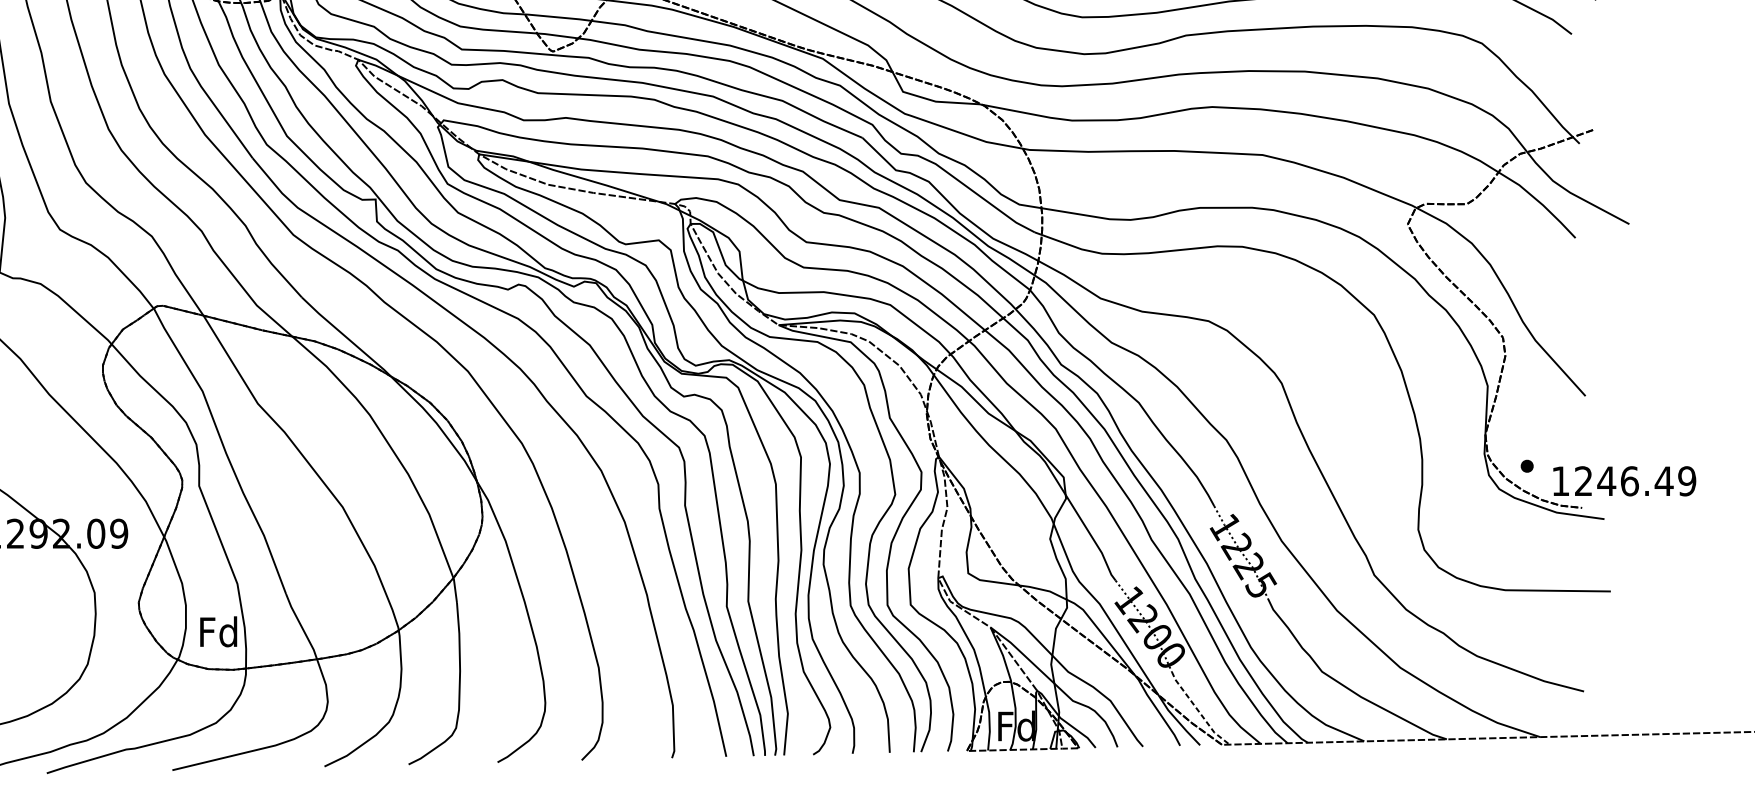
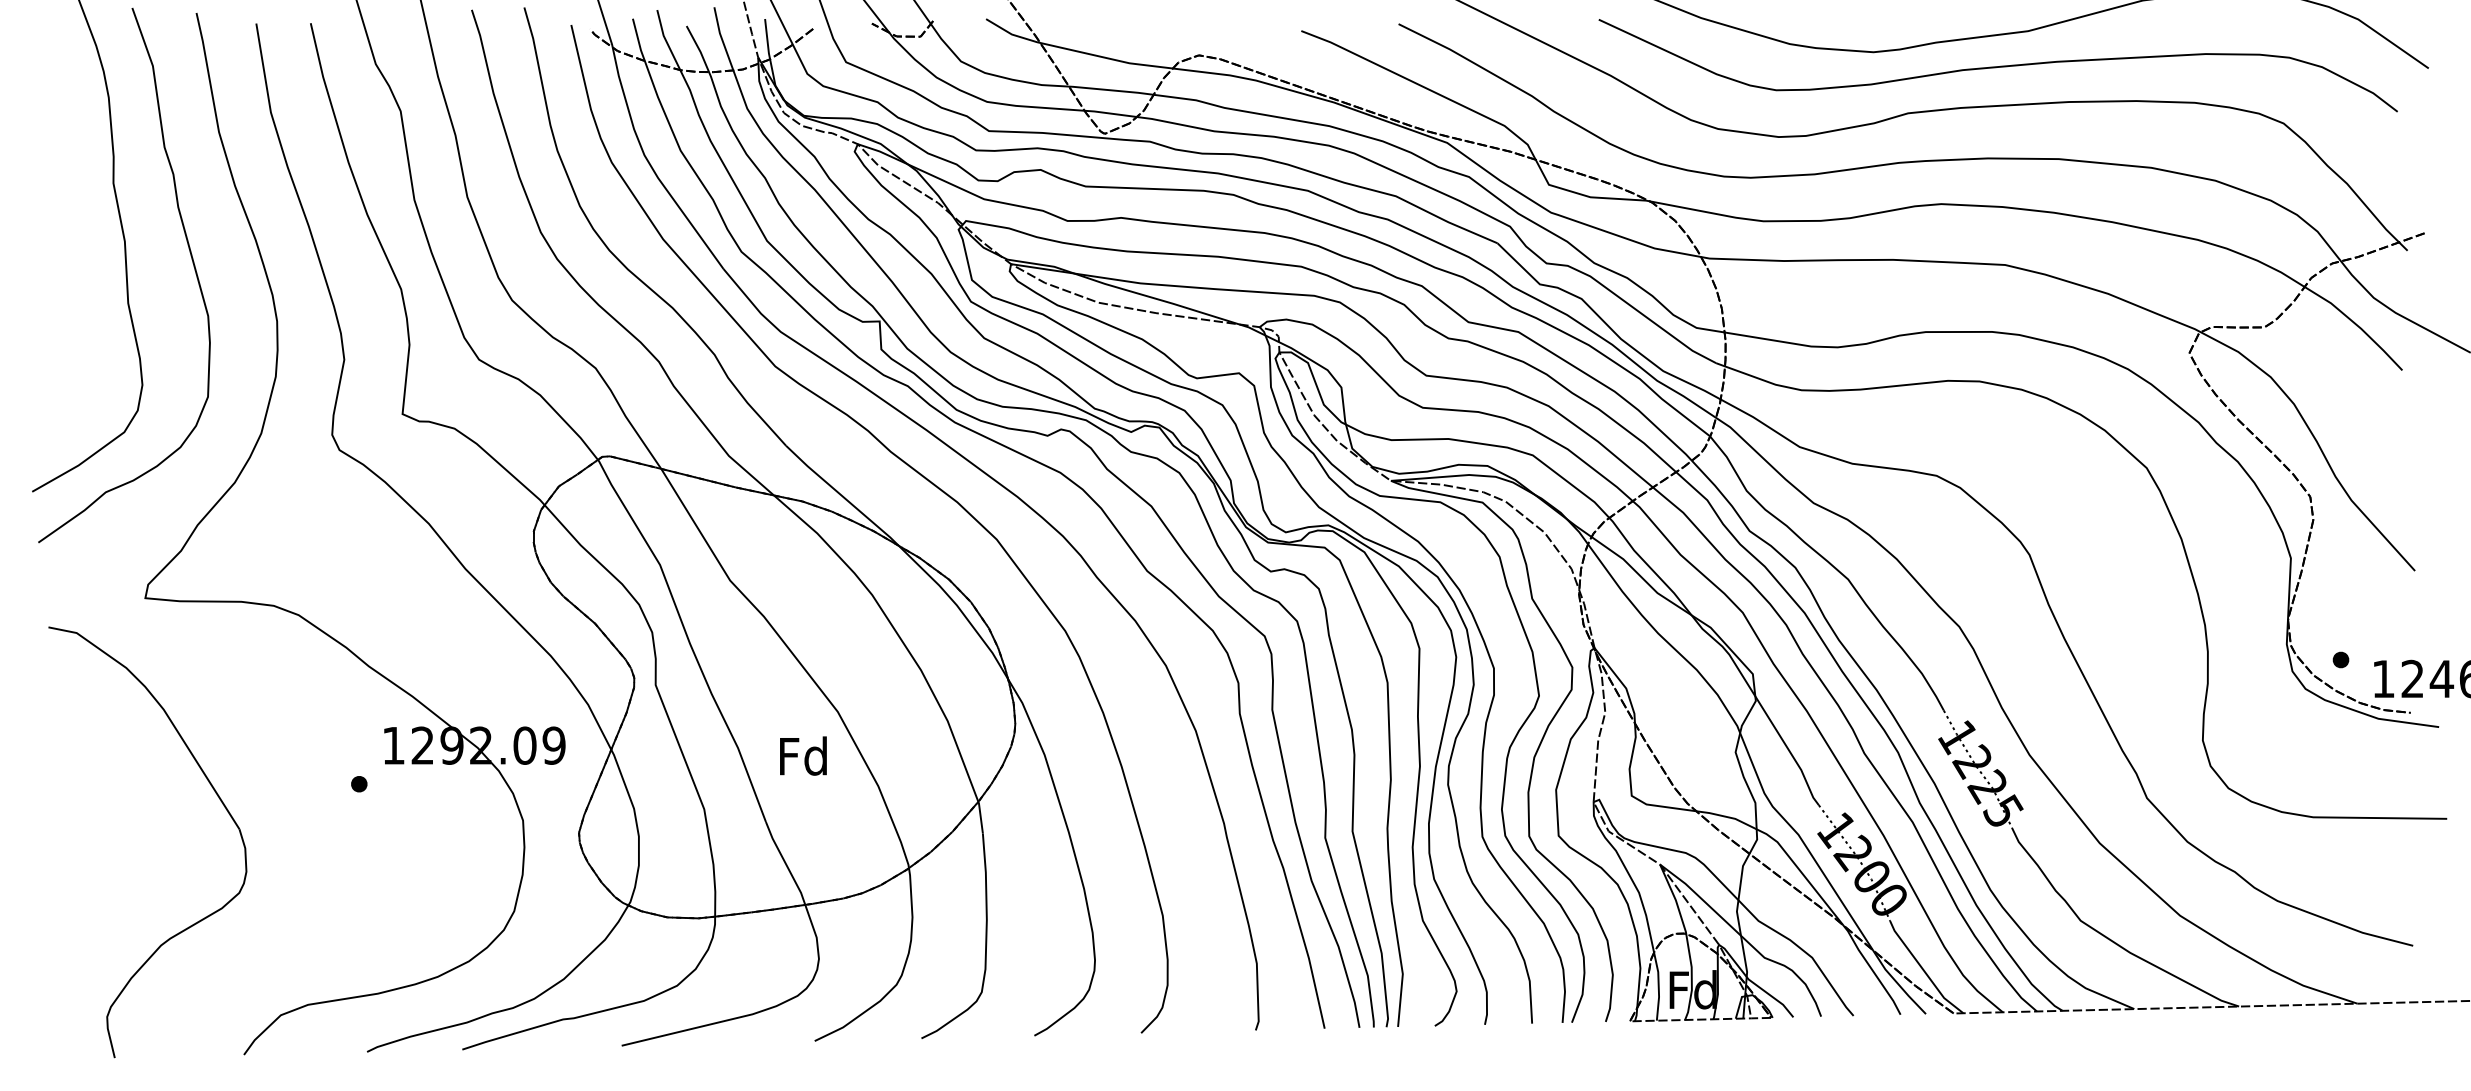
text: (218, 631) -> (803, 755), moved
line: (1198, 710) -> (1923, 970), dashed -> solid

